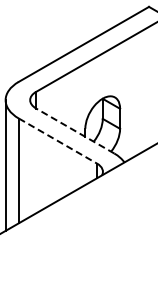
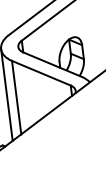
line: (74, 130) -> (52, 64), dashed -> solid
line: (58, 141) -> (41, 73), dashed -> solid

